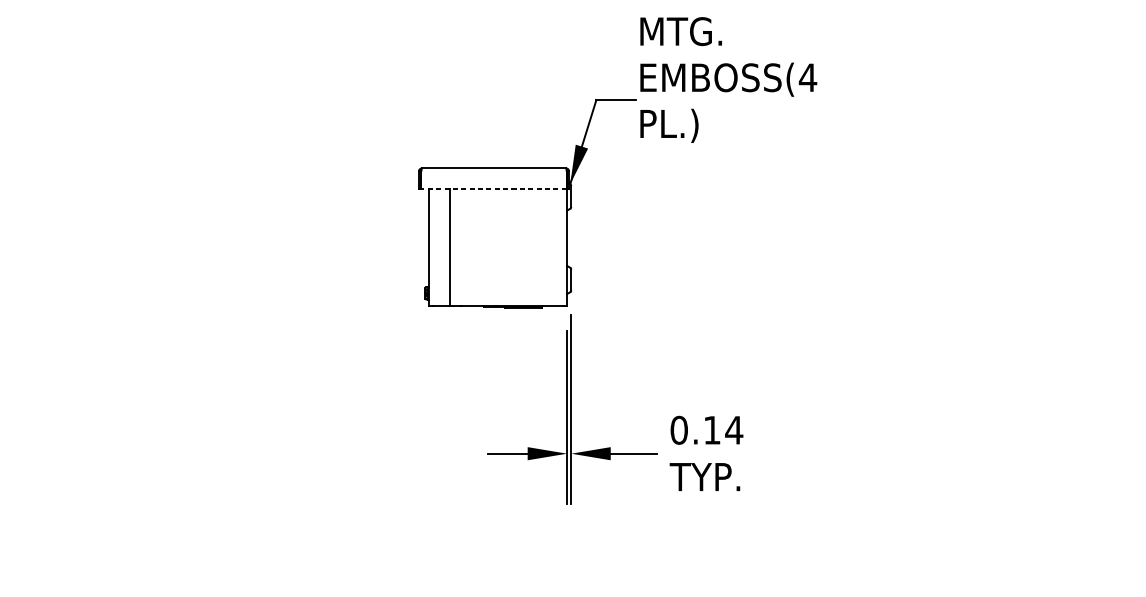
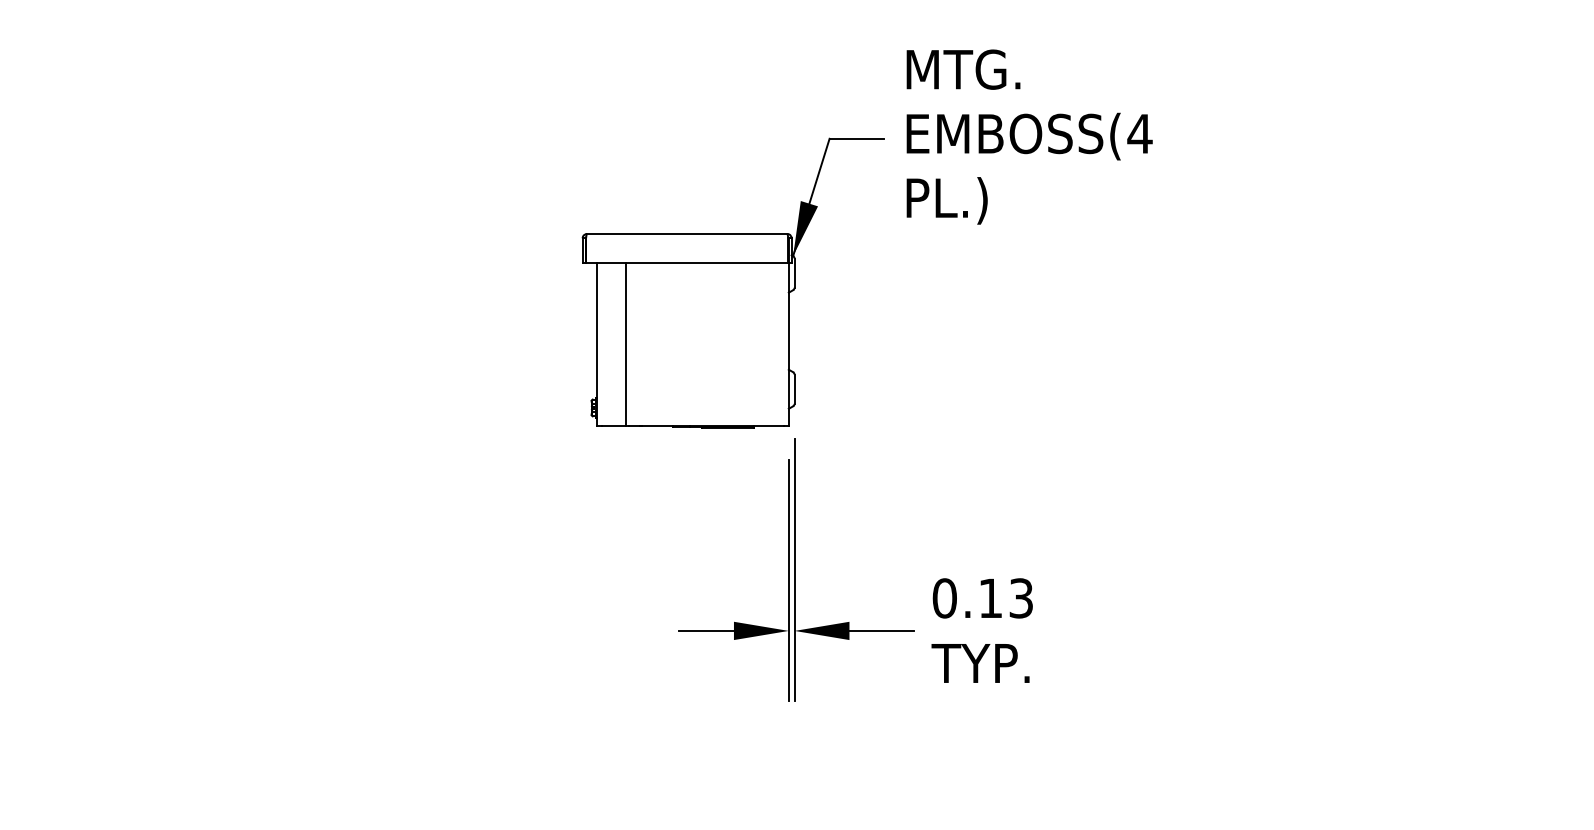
text: (728, 79) -> (1029, 136), moved
line: (493, 189) -> (686, 263), dashed -> solid
text: (734, 430) -> (1021, 598), 0.14 -> 0.13

